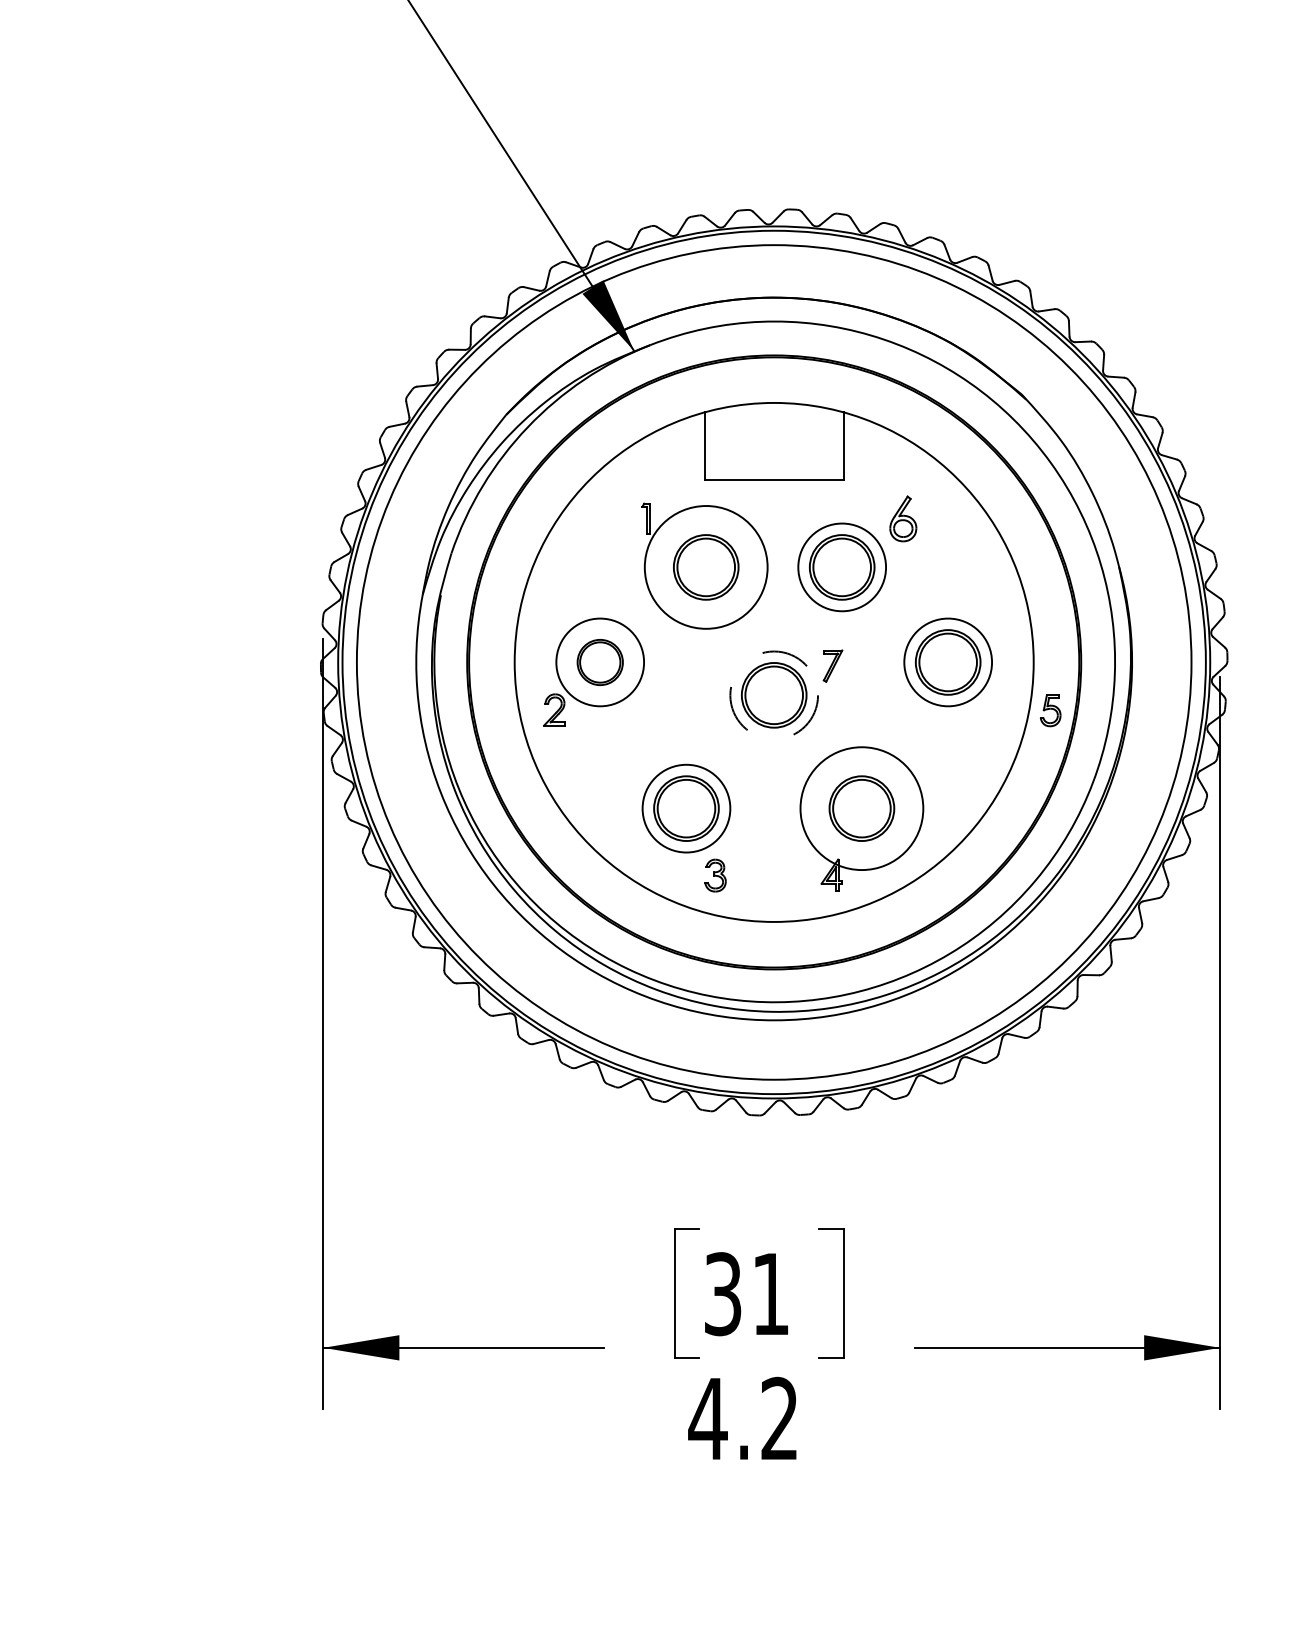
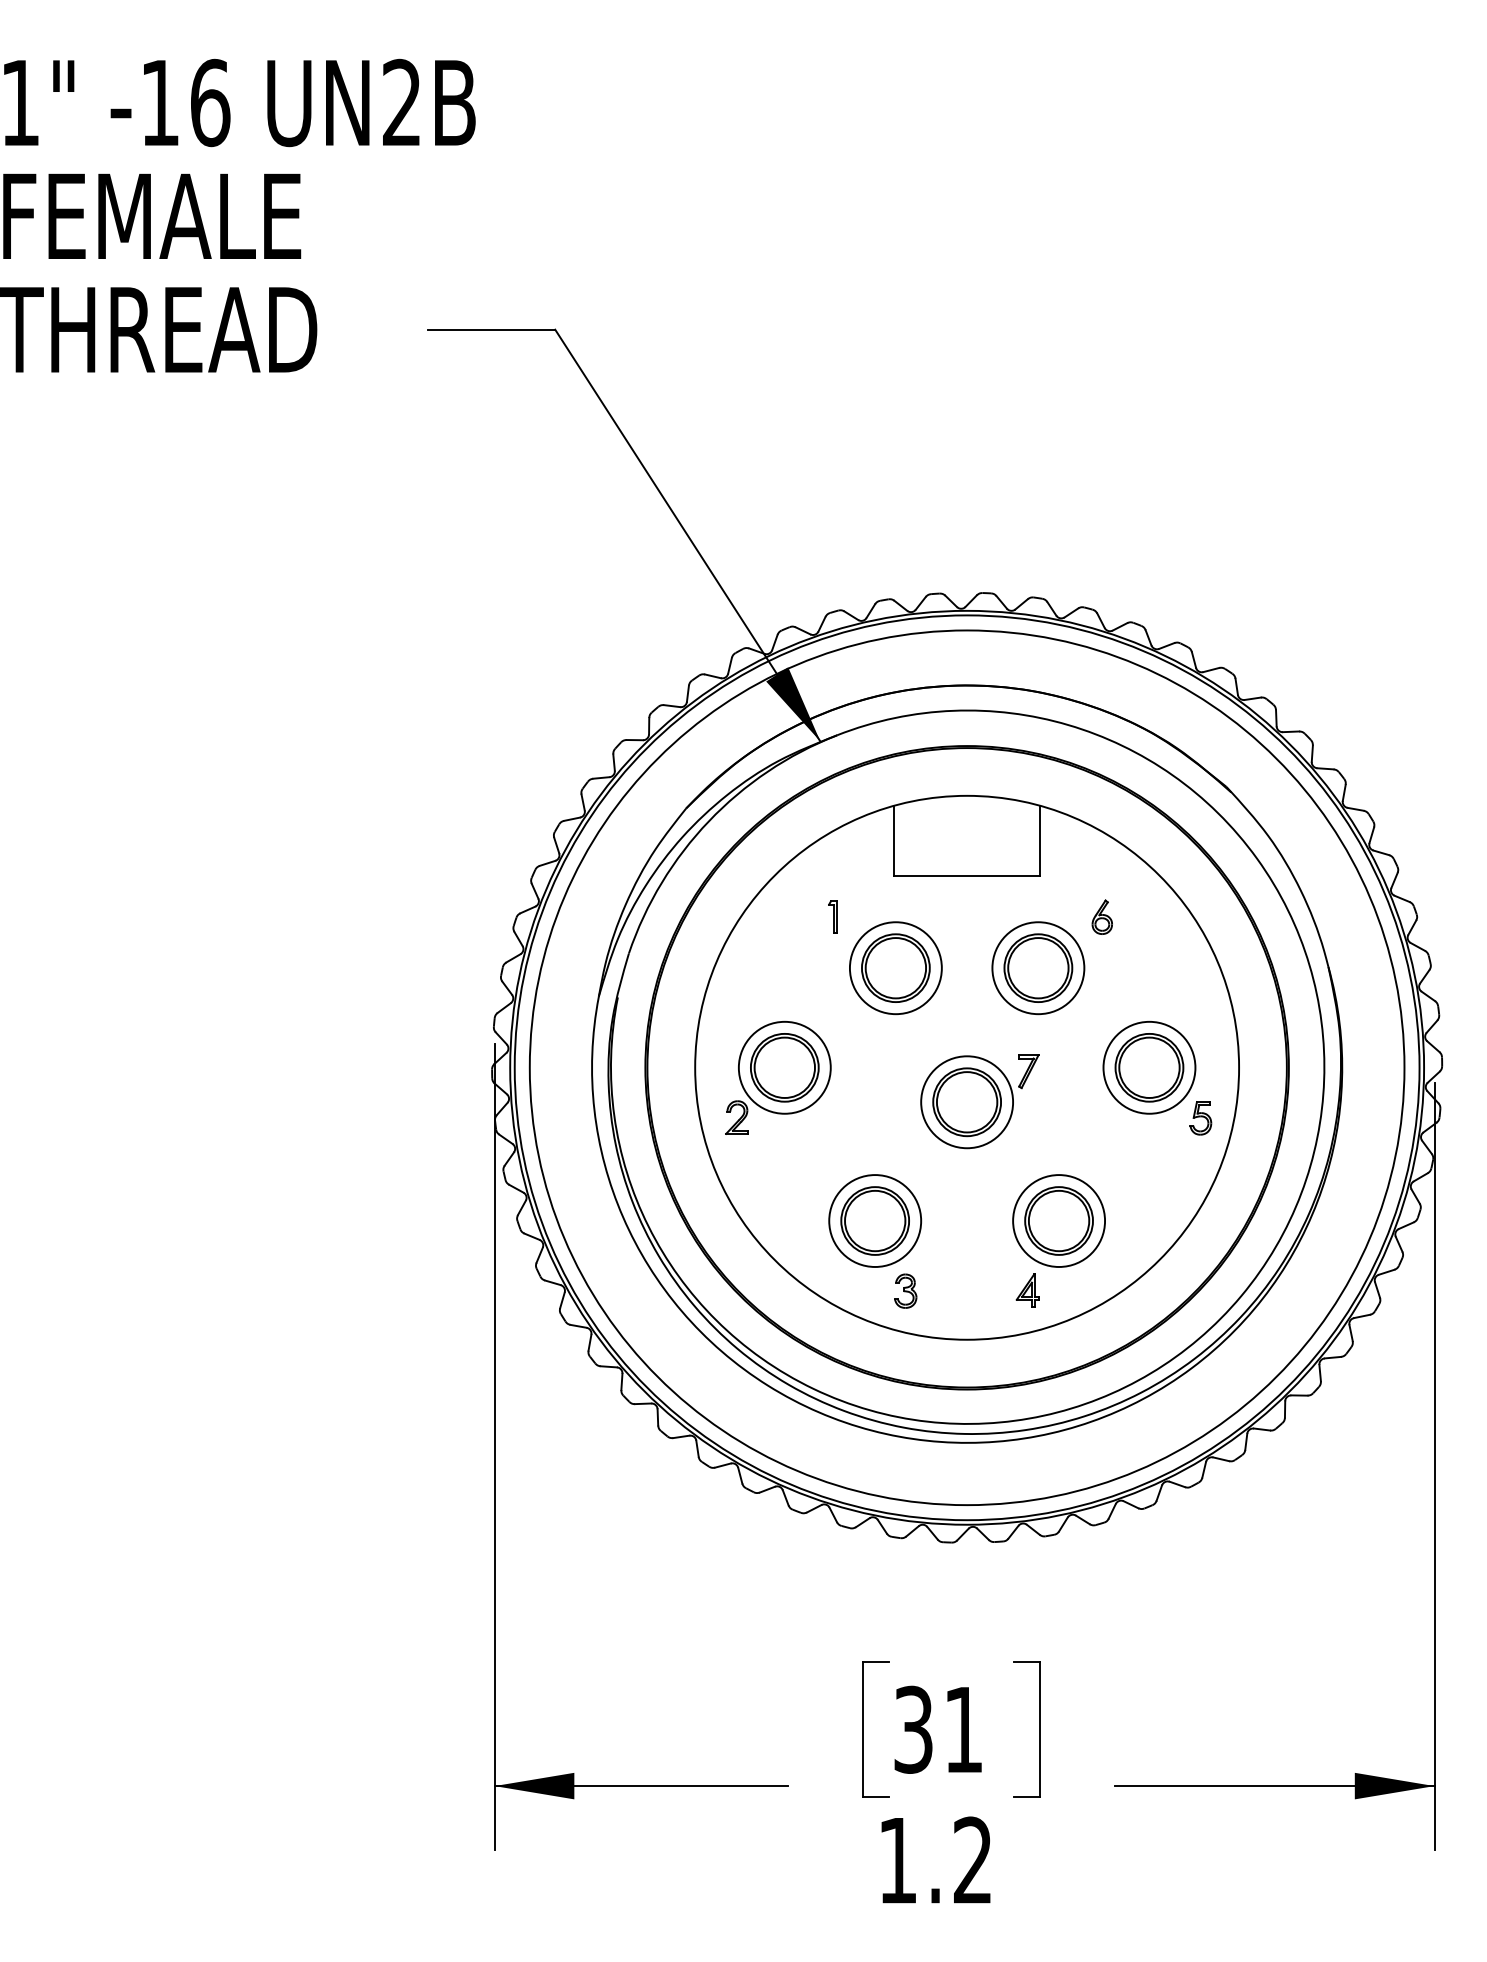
part: (902, 518) -> (1101, 916), size x0.71
circle: (705, 567) -> (895, 968), size x0.71
part: (599, 662) -> (784, 1067), size x1.43
circle: (774, 695) -> (967, 1102), dashed -> solid
part: (1050, 710) -> (1200, 1118), moved
circle: (862, 808) -> (1059, 1220), size x0.71
text: (707, 1418) -> (897, 1860), 4.2 -> 1.2

